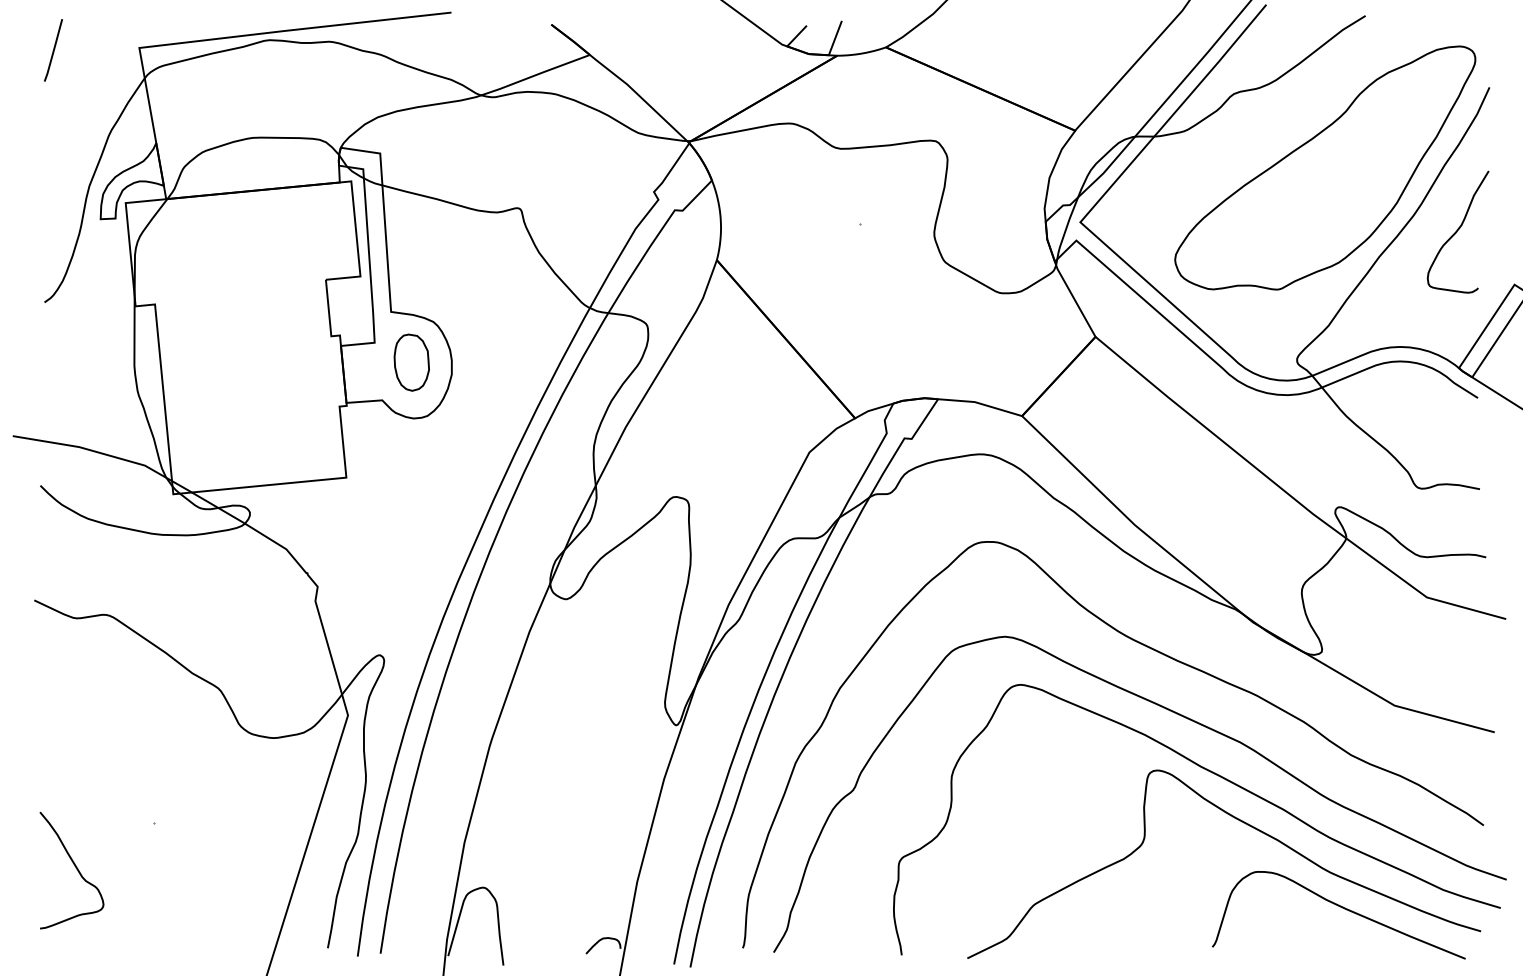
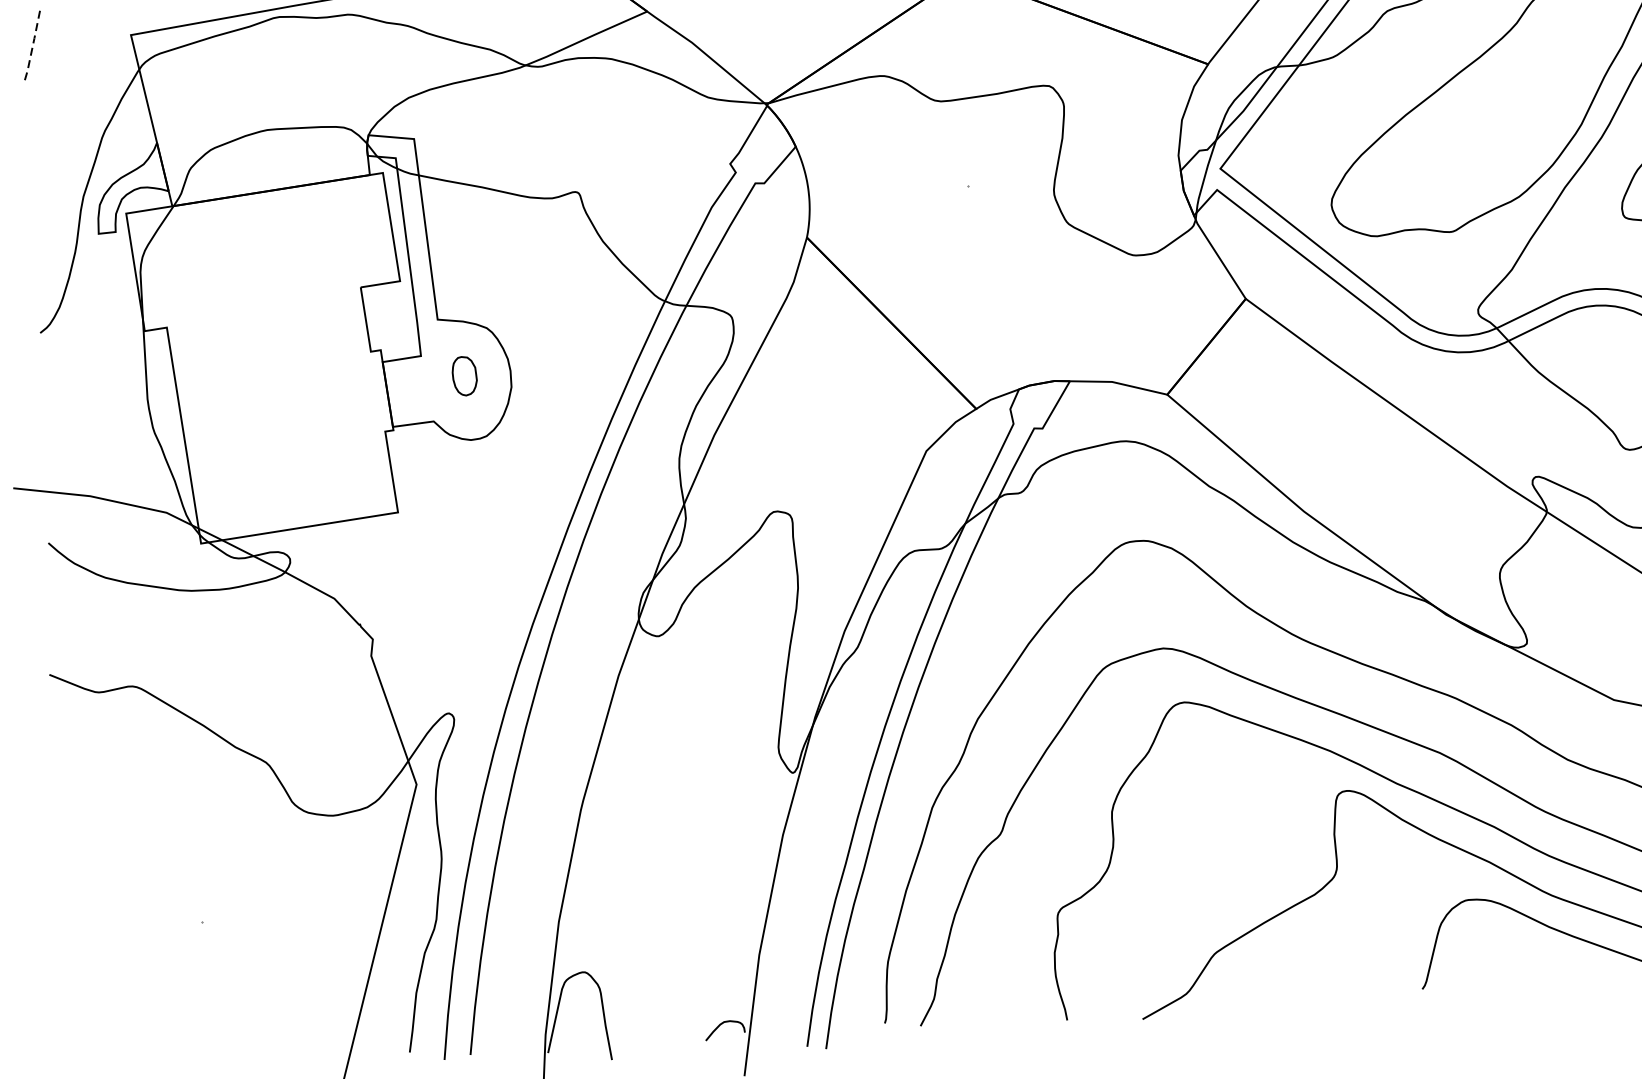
line: (53, 50) -> (32, 43), solid -> dashed
part: (411, 362) -> (464, 376), size x0.6
curve: (74, 866) -> (114, 976), removed

